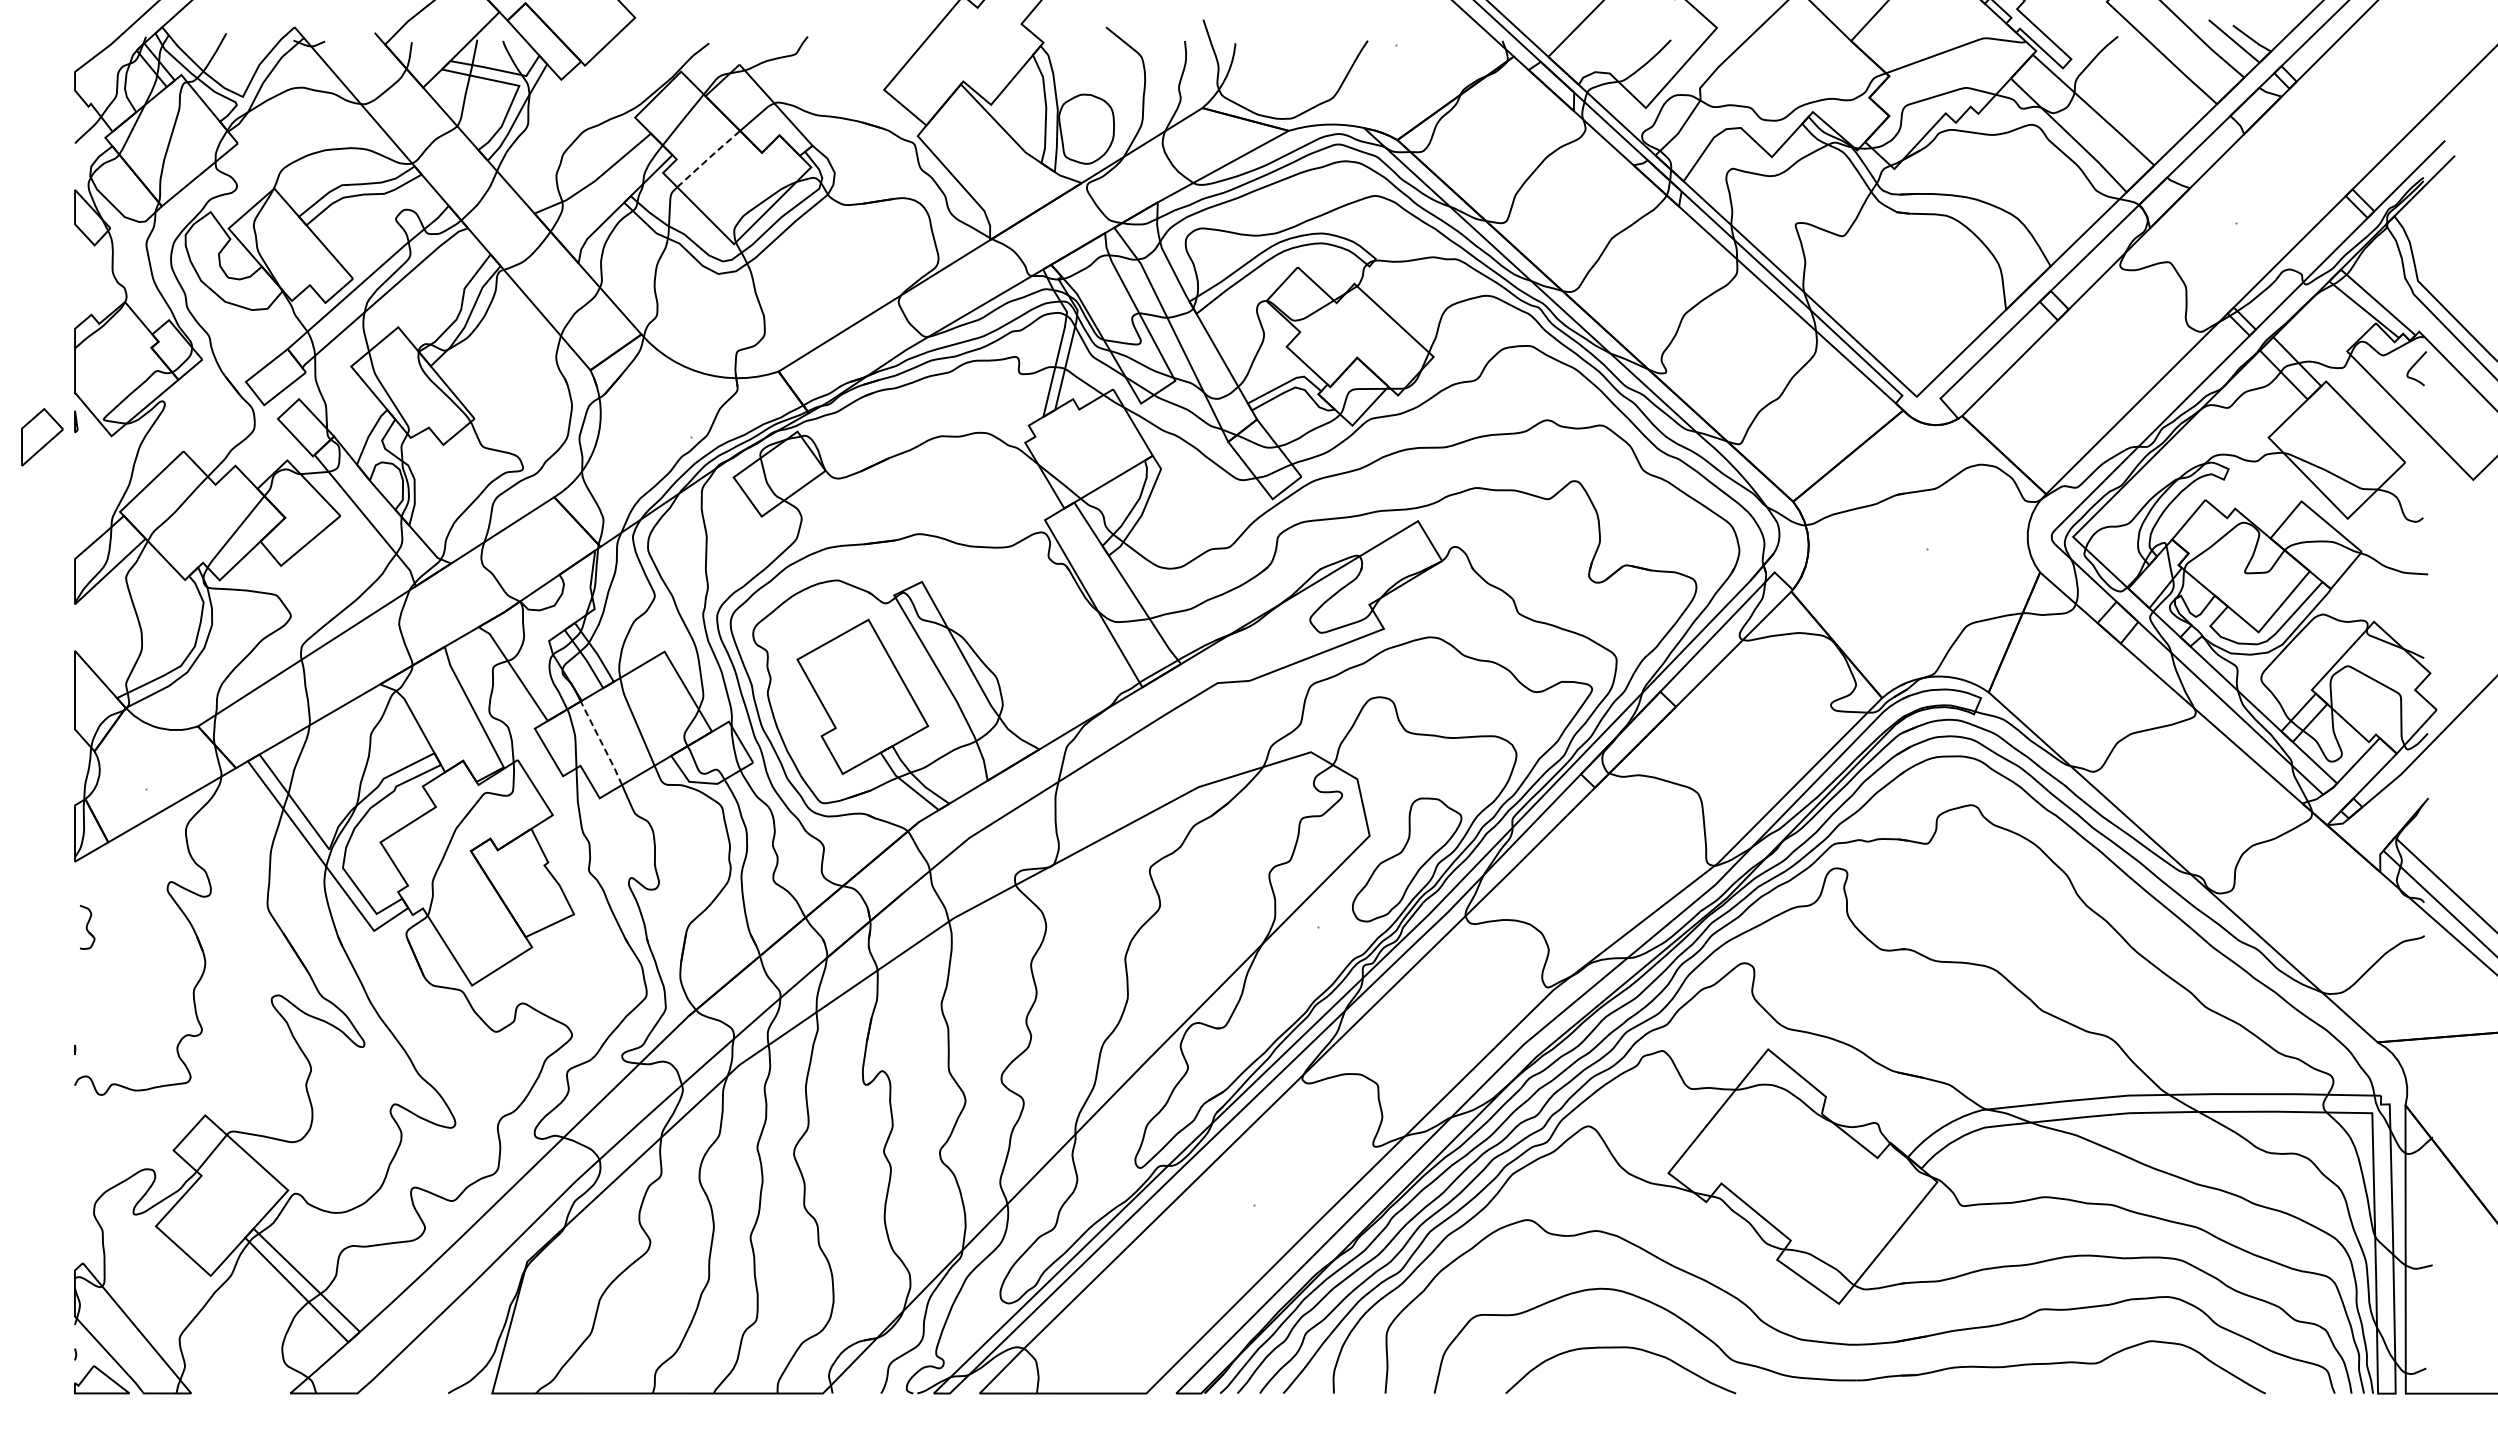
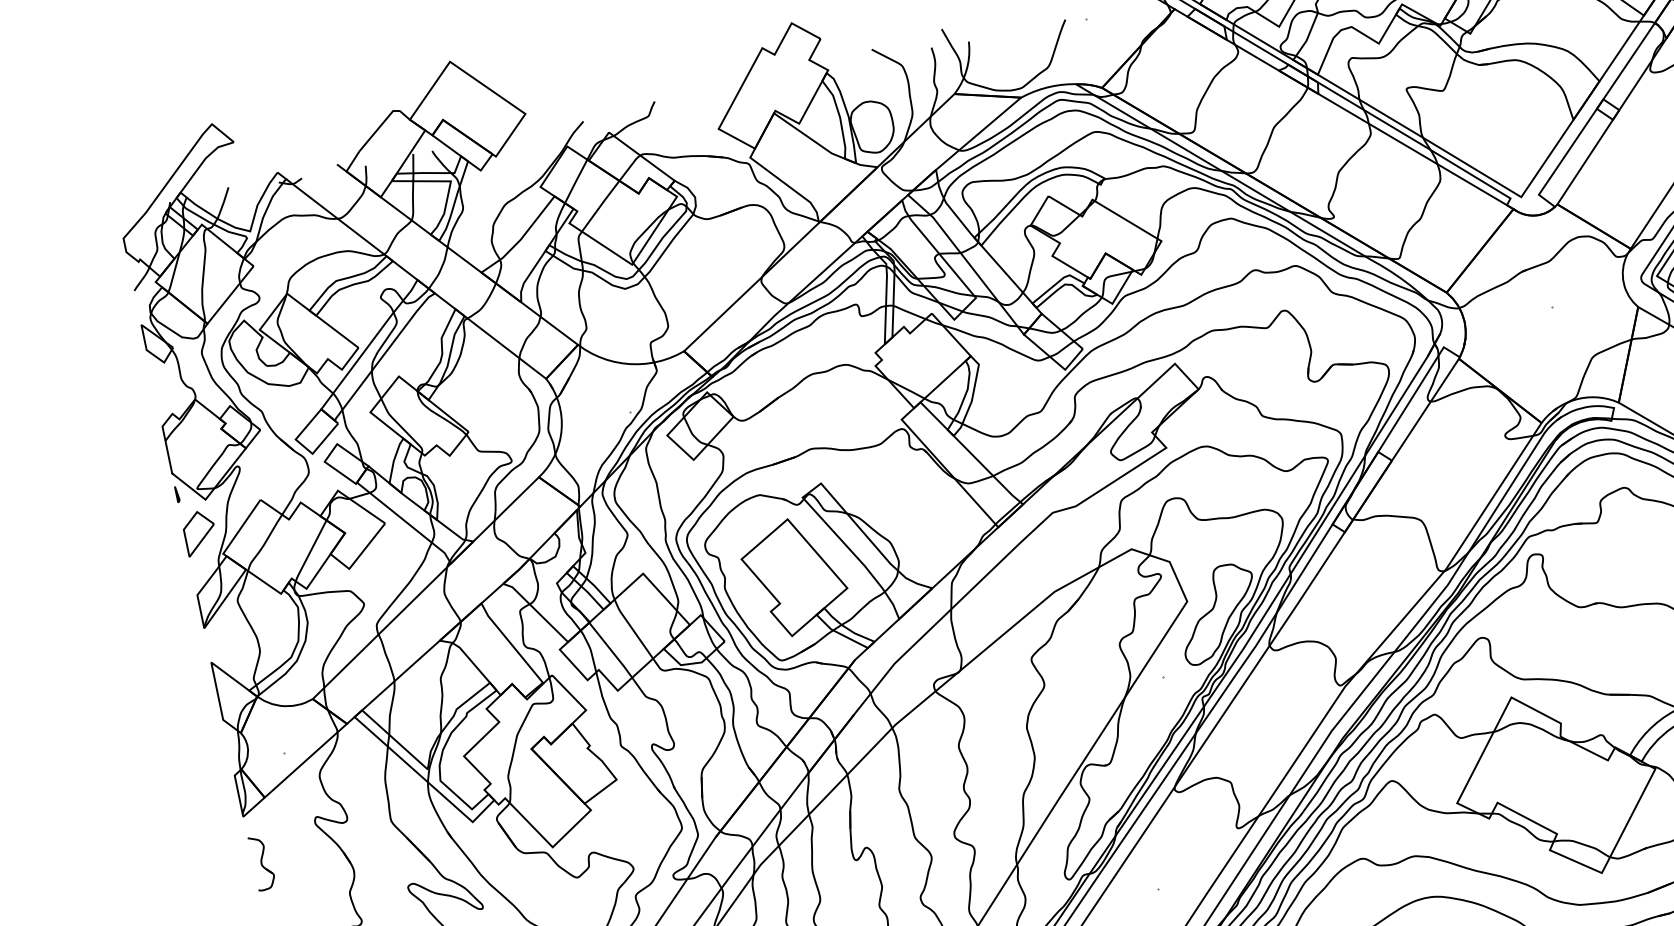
line: (709, 158) -> (601, 205), dashed -> solid
part: (42, 437) -> (200, 533), moved
line: (601, 743) -> (610, 650), dashed -> solid
part: (87, 927) -> (262, 863), size x1.67

